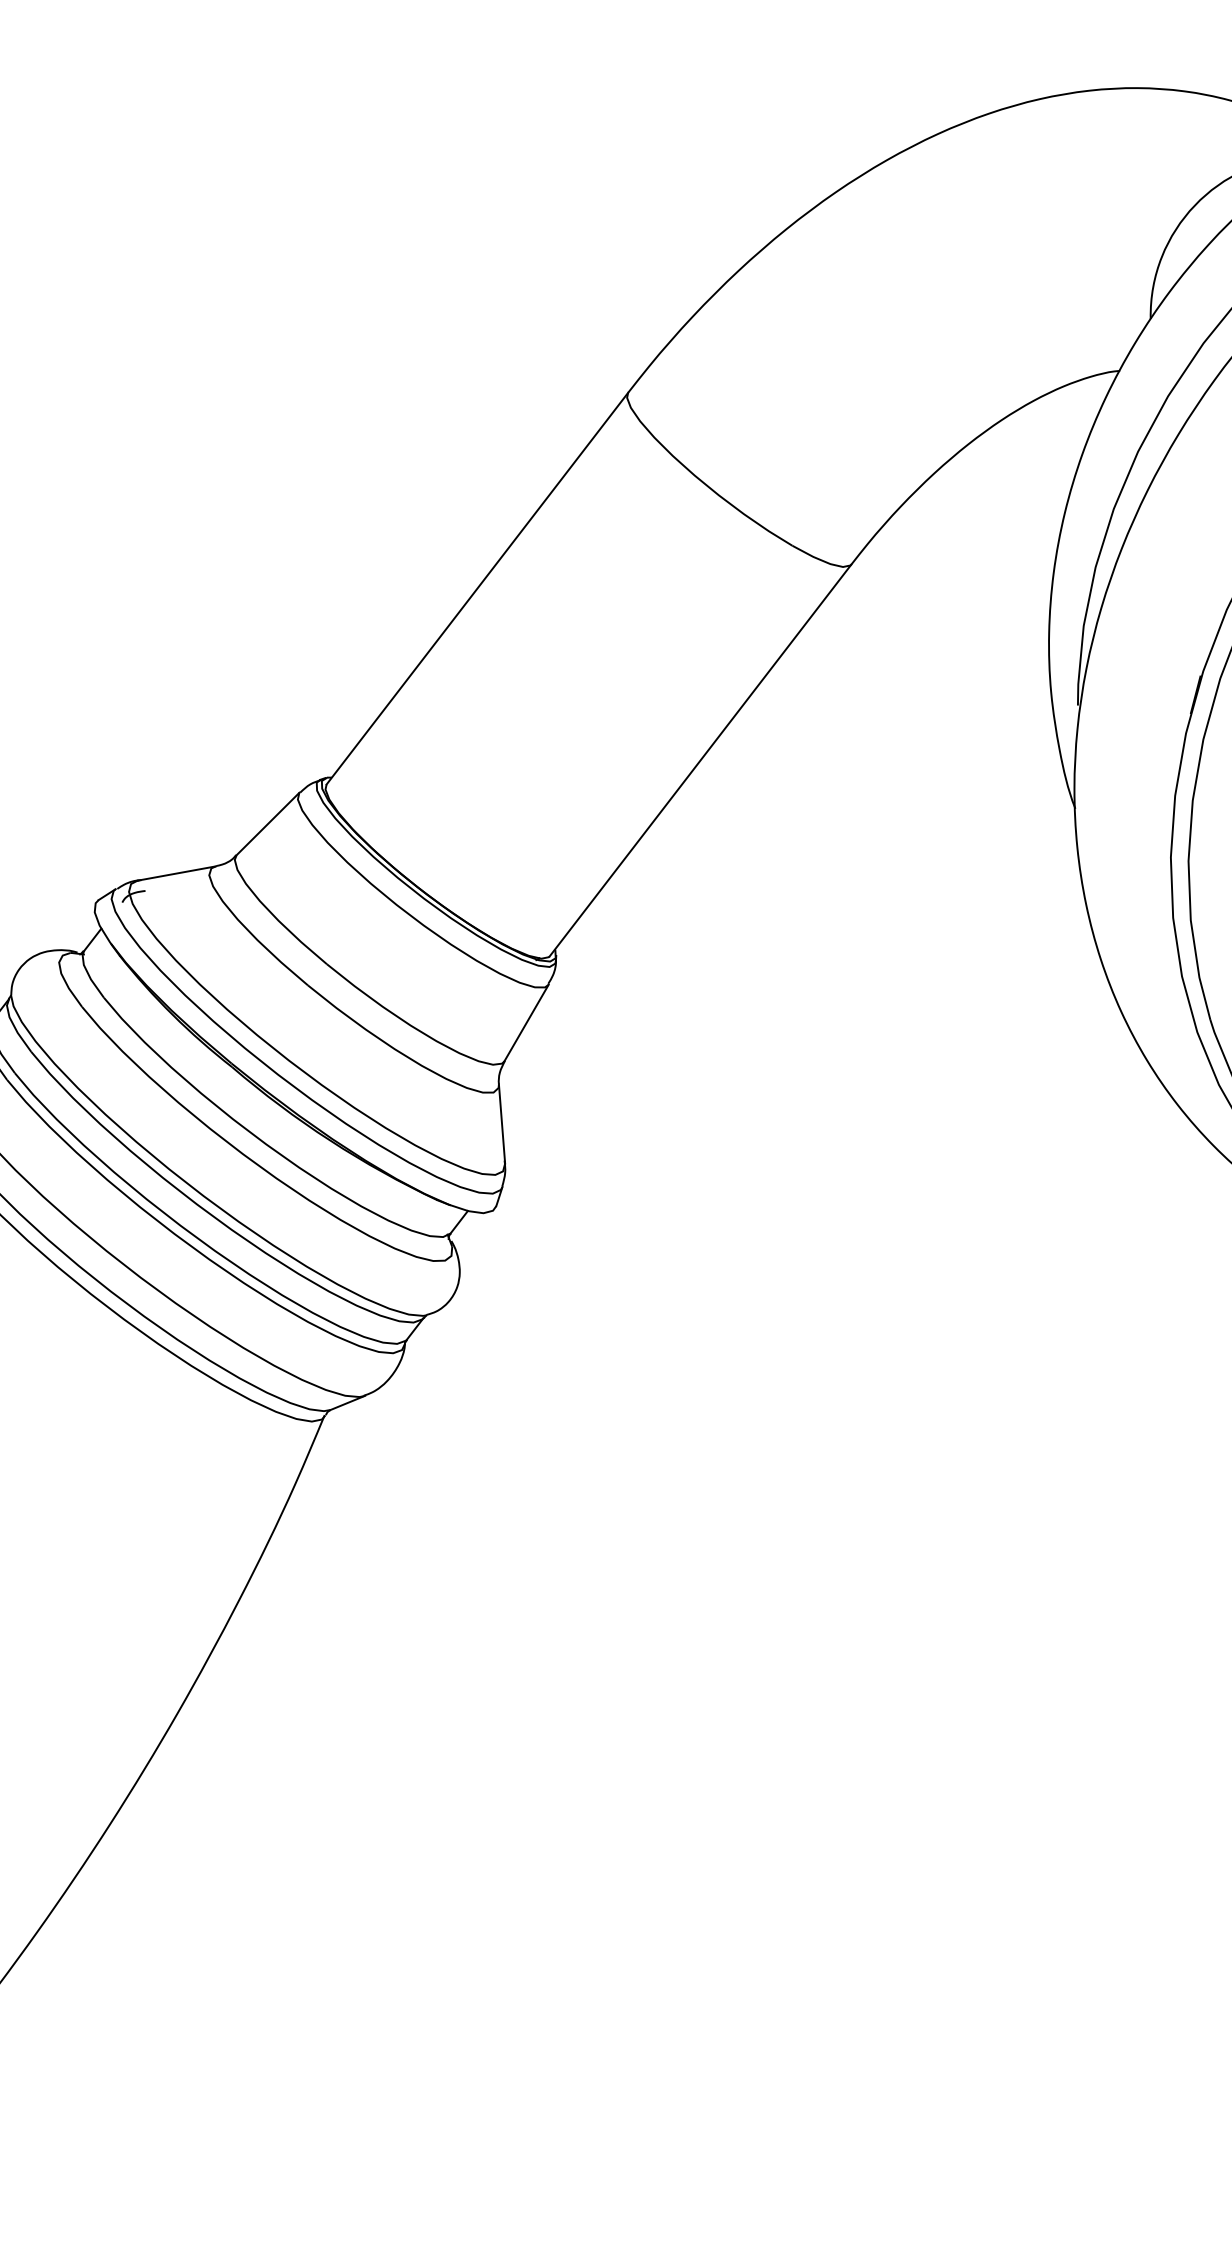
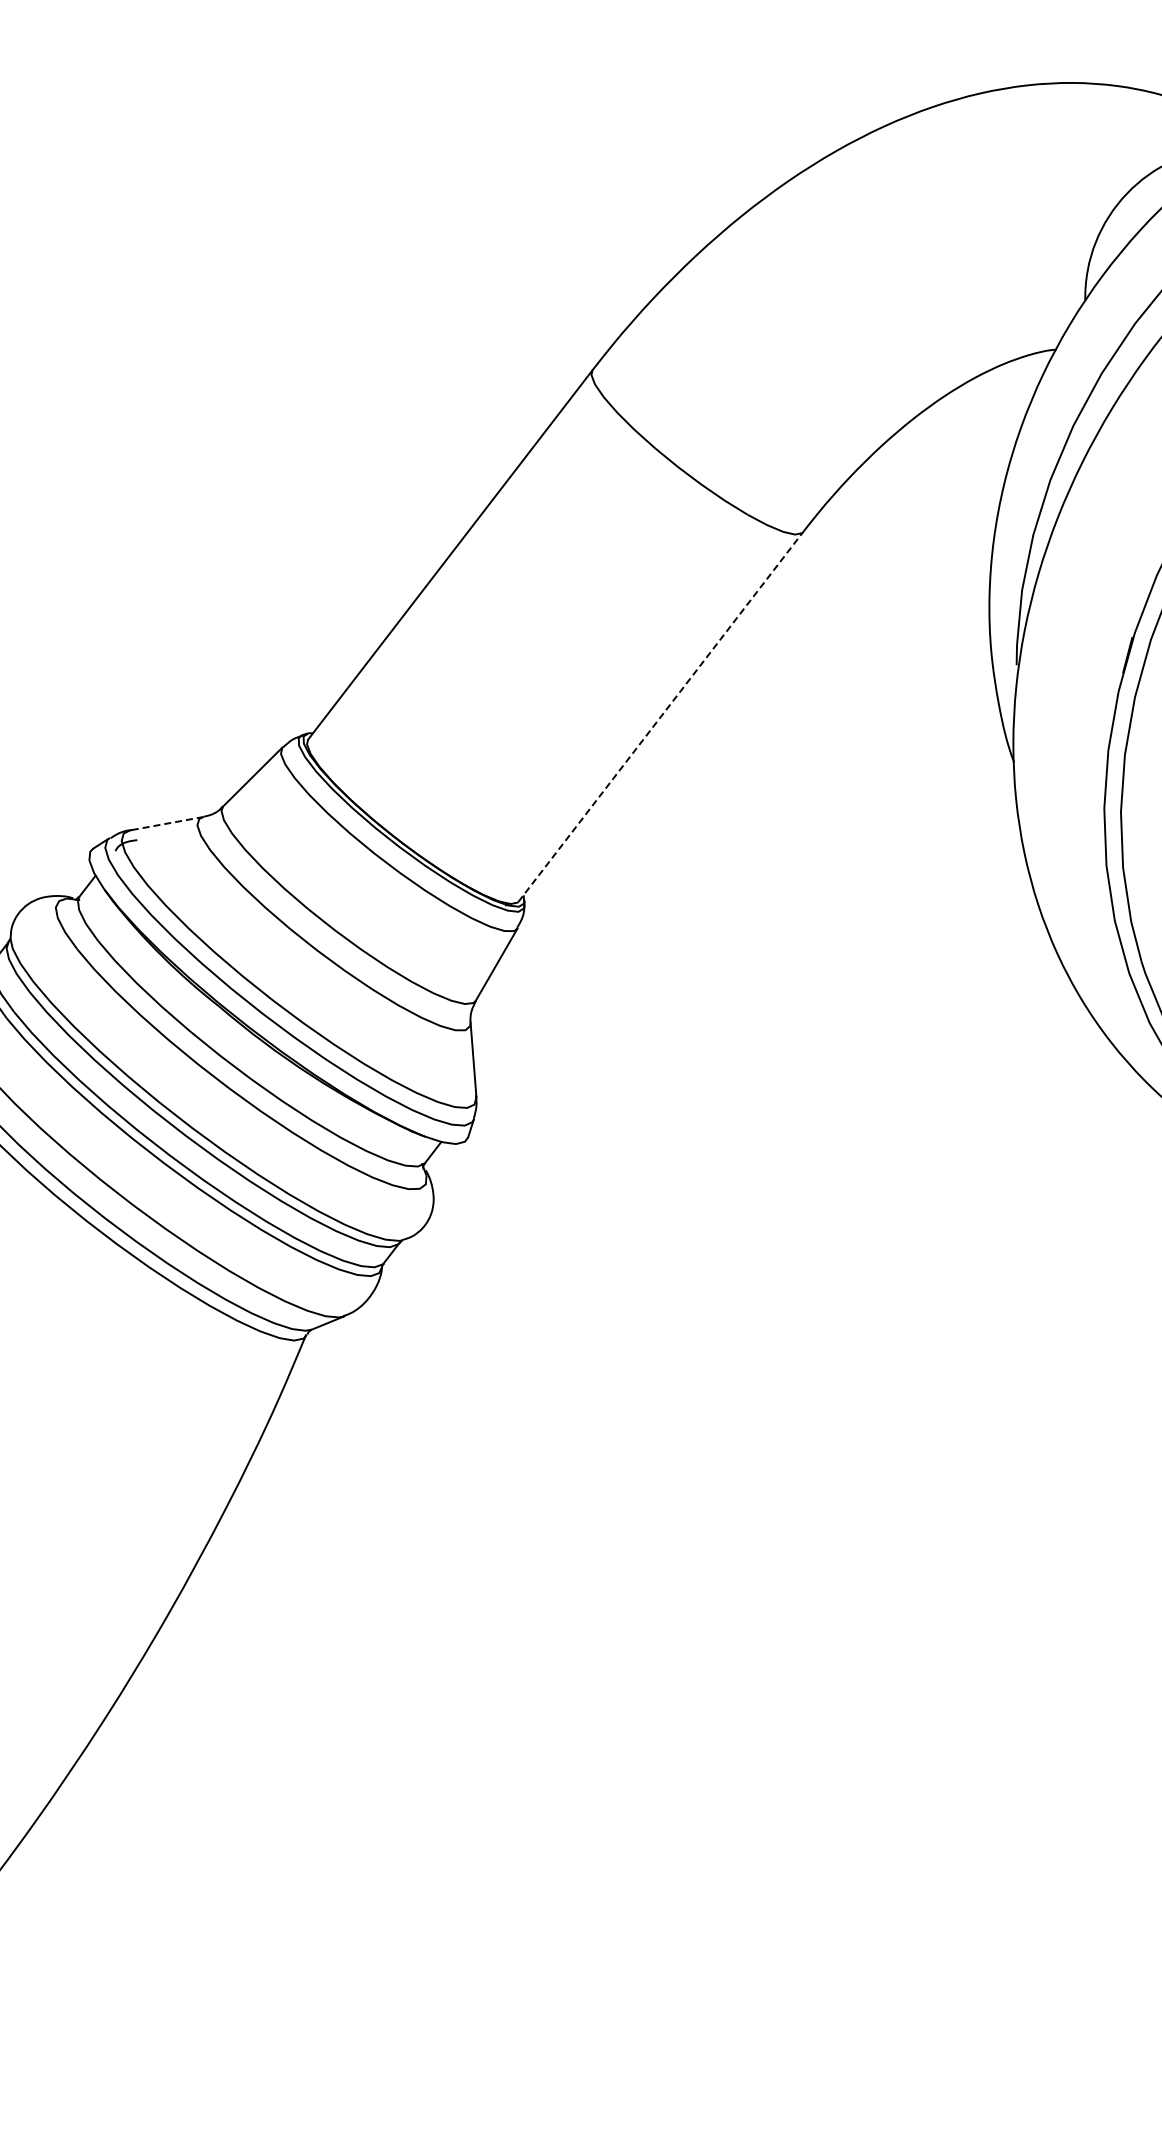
line: (701, 759) -> (661, 716), solid -> dashed
line: (176, 873) -> (166, 823), solid -> dashed

